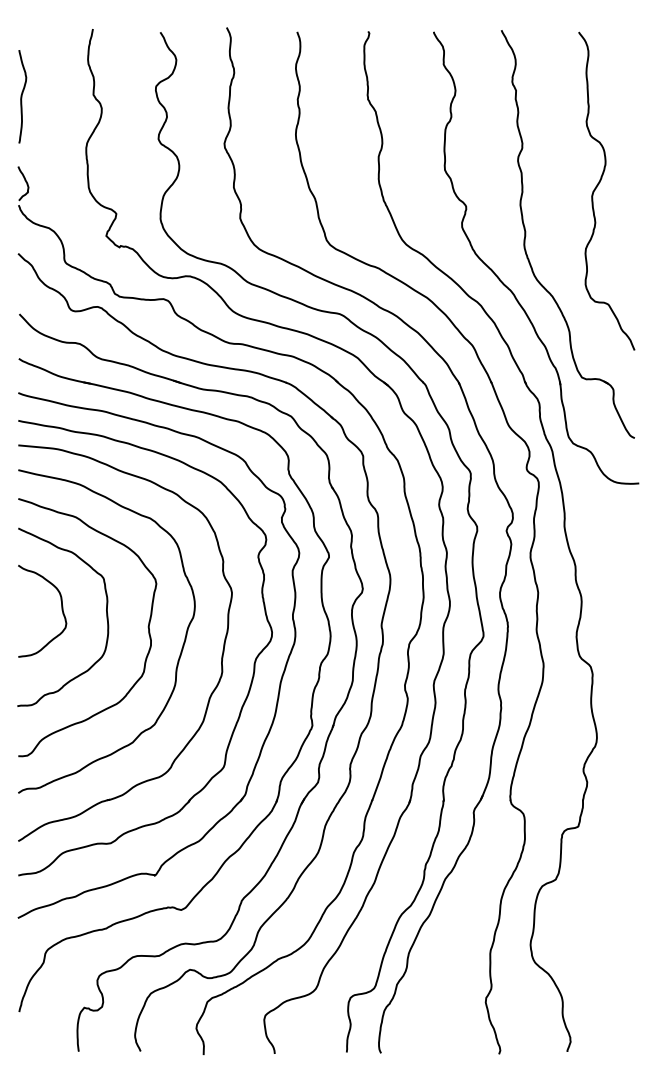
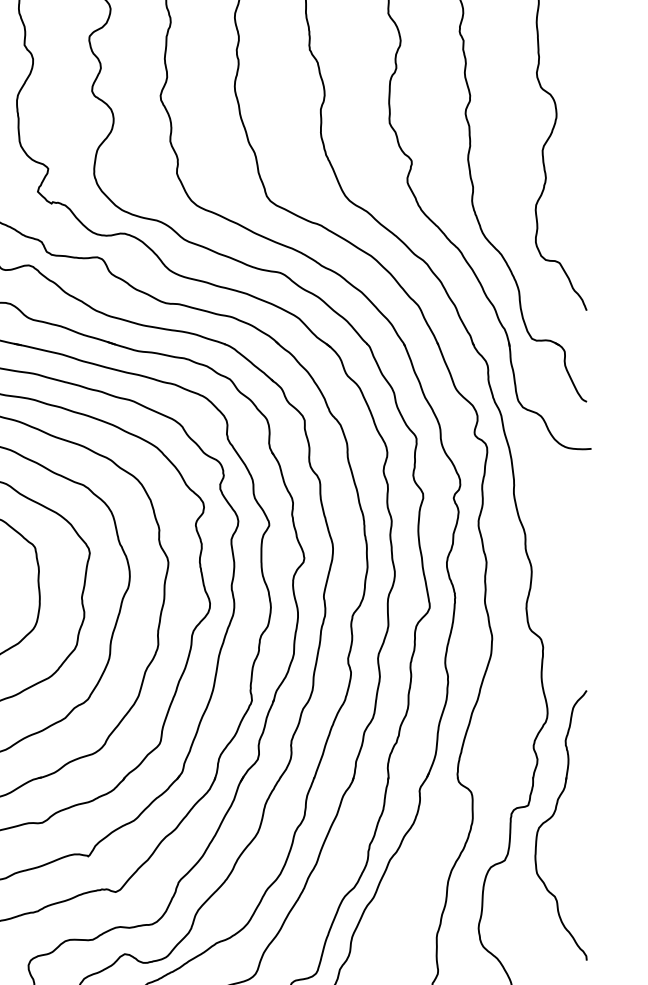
part: (602, 837) -> (553, 816), added

